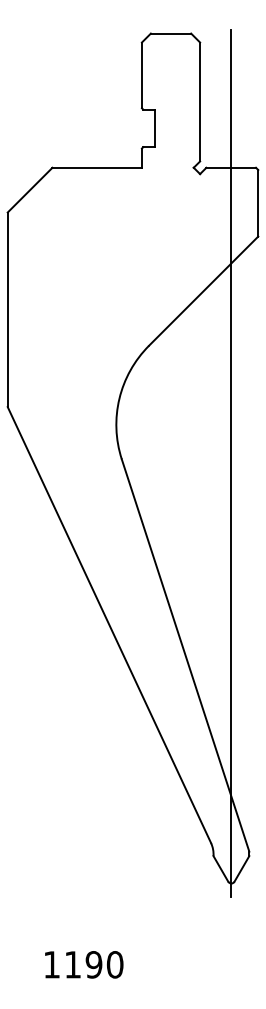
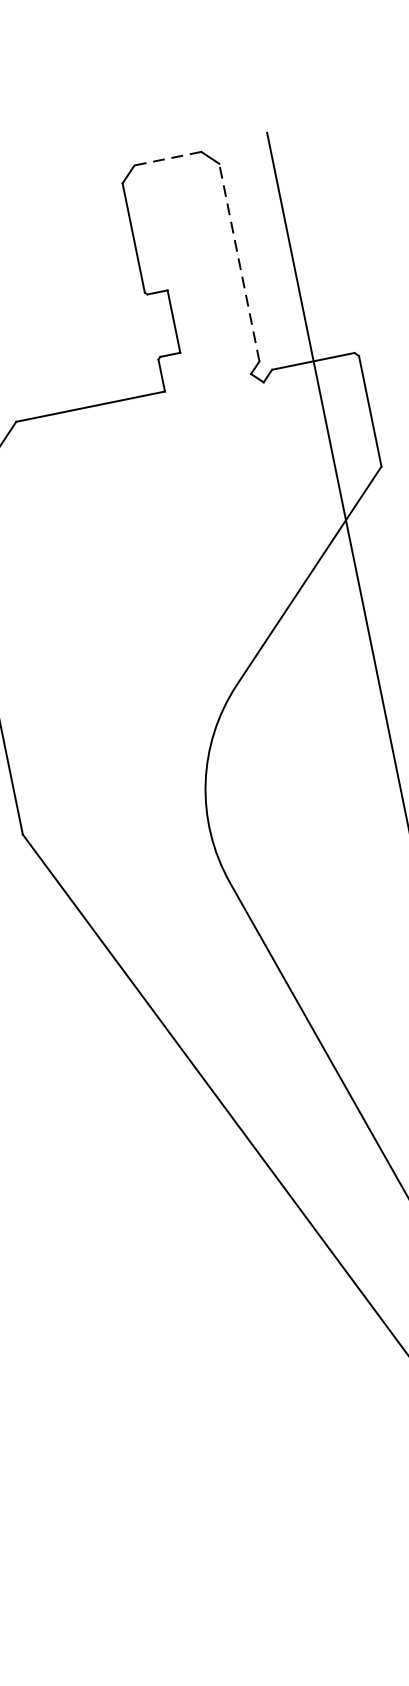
line: (170, 33) -> (167, 158), solid -> dashed
line: (200, 101) -> (239, 261), solid -> dashed

